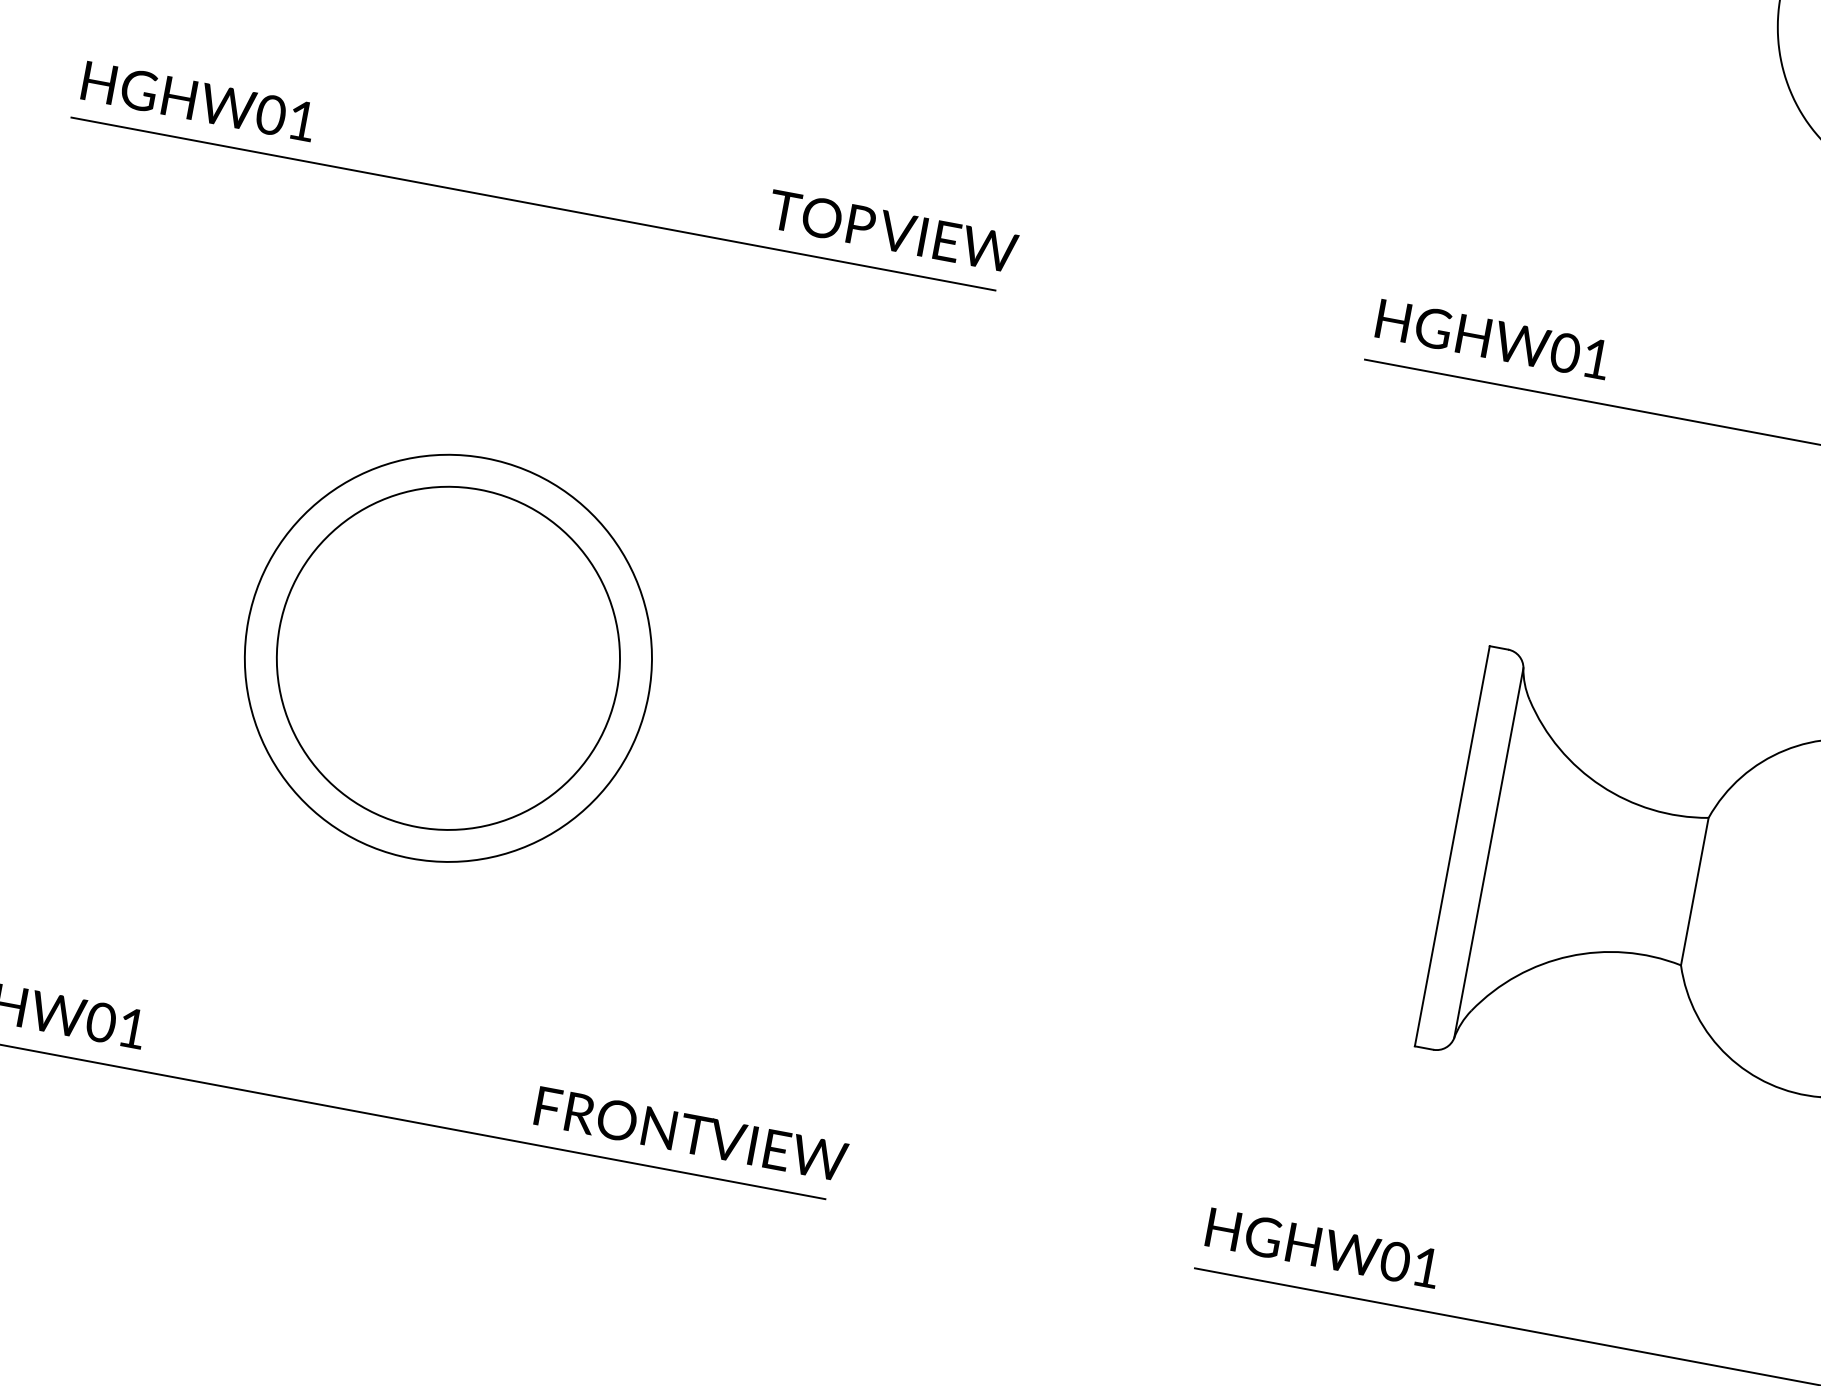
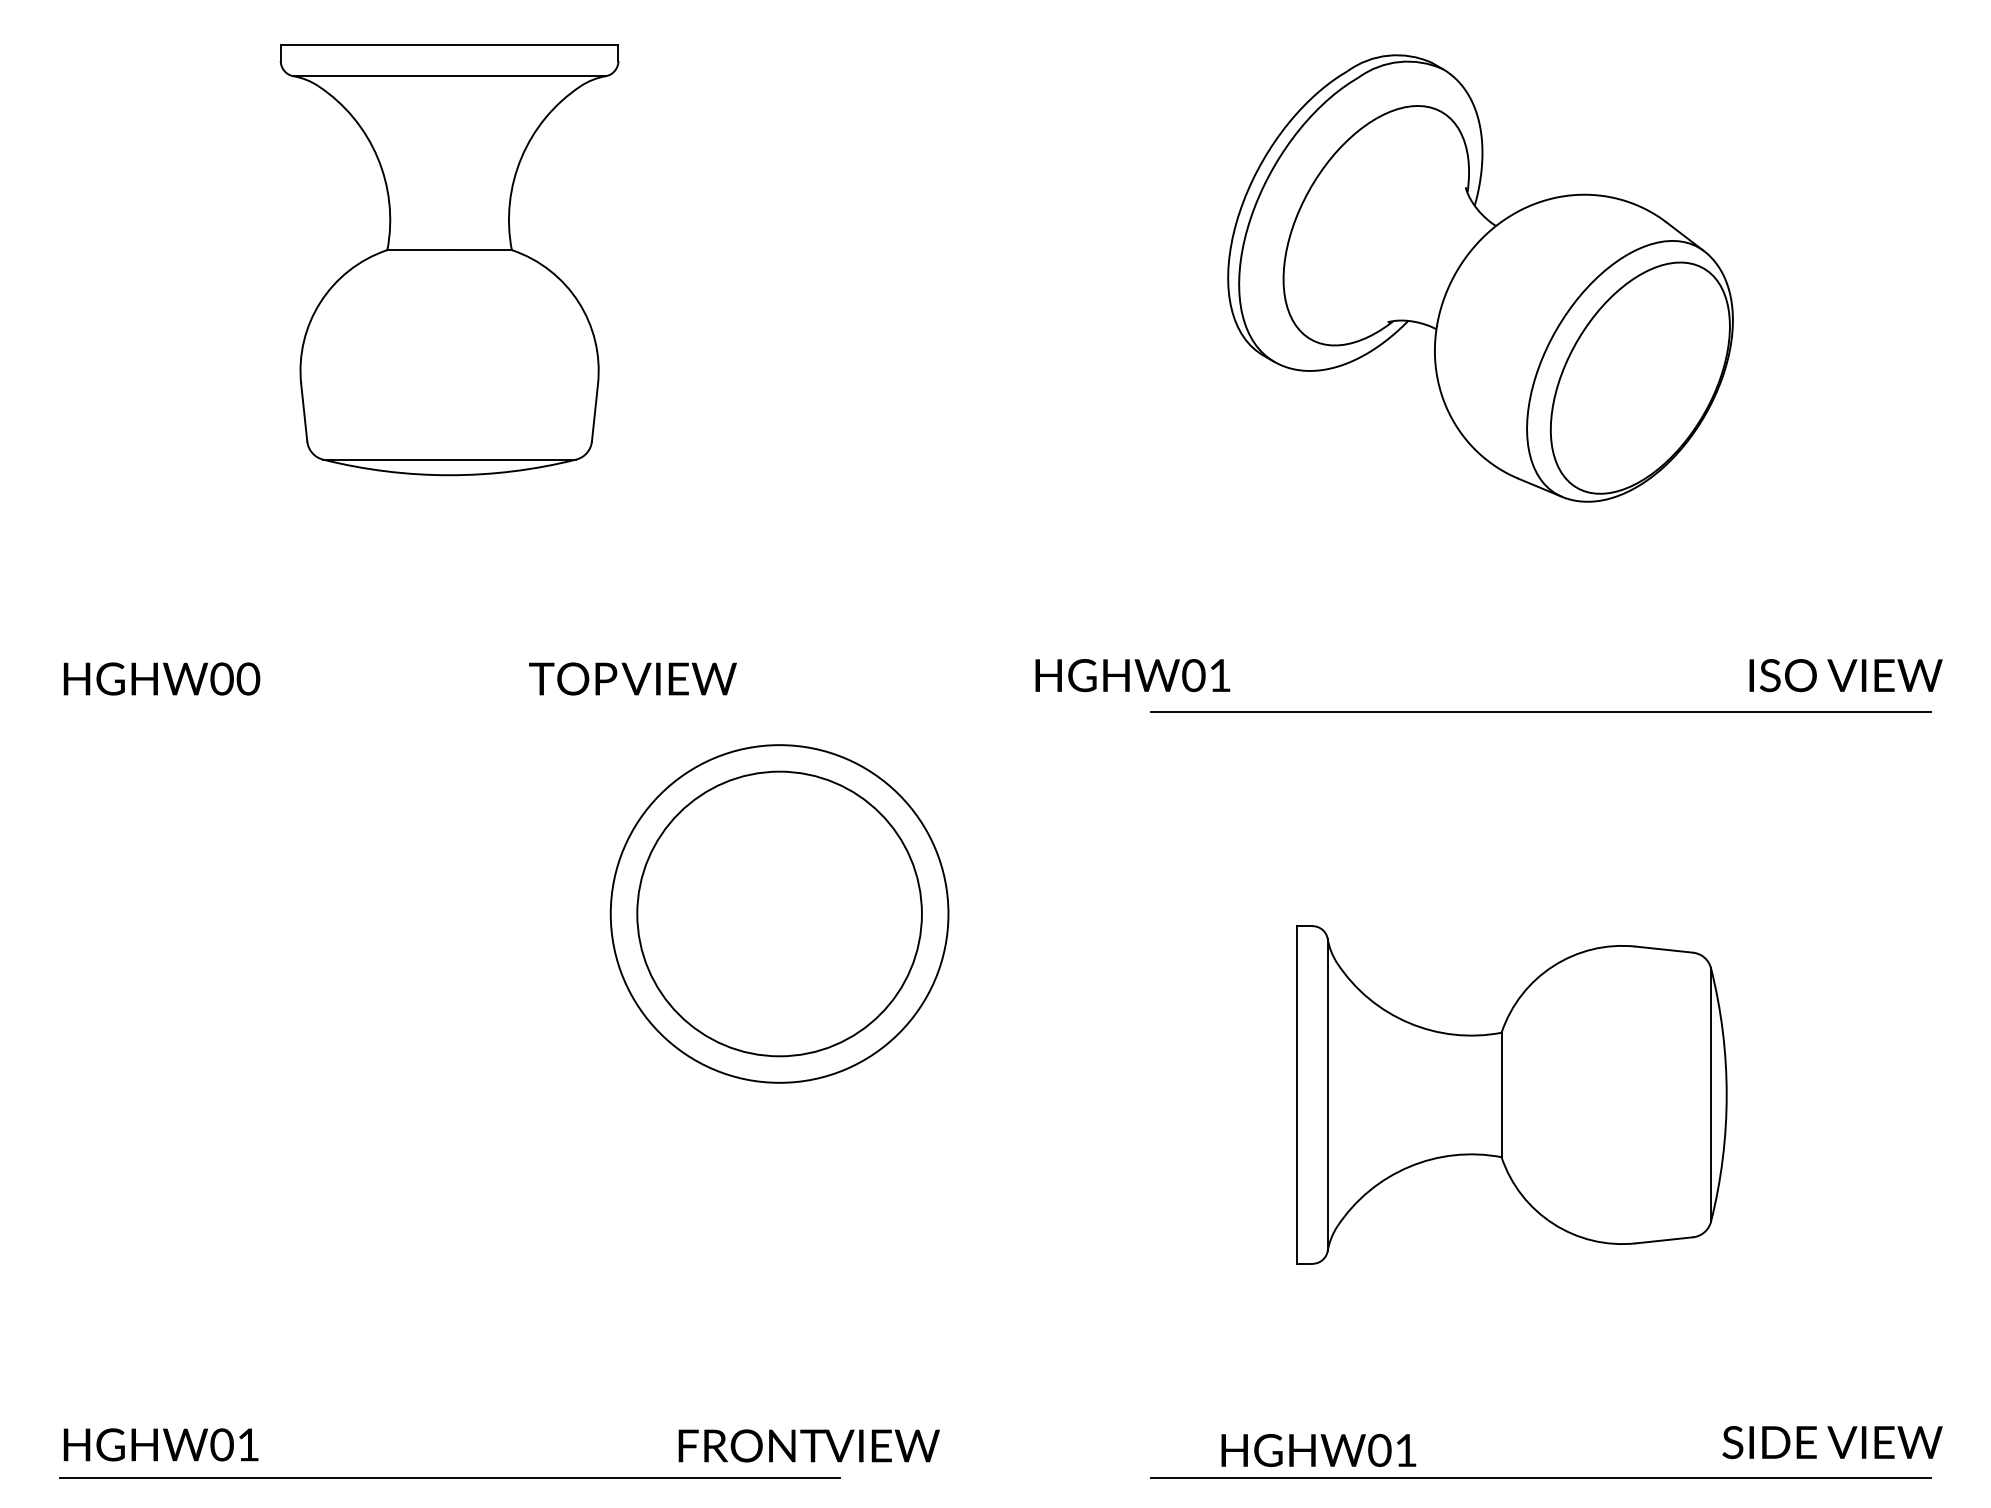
text: (302, 120) -> (248, 678), HGHW01 -> HGHW00
line: (533, 203) -> (449, 711), removed
text: (892, 230) -> (632, 678), moved
text: (1492, 339) -> (1132, 675), moved
part: (448, 657) -> (779, 913), moved
text: (690, 1133) -> (808, 1445), moved
text: (1322, 1248) -> (1318, 1450), moved

